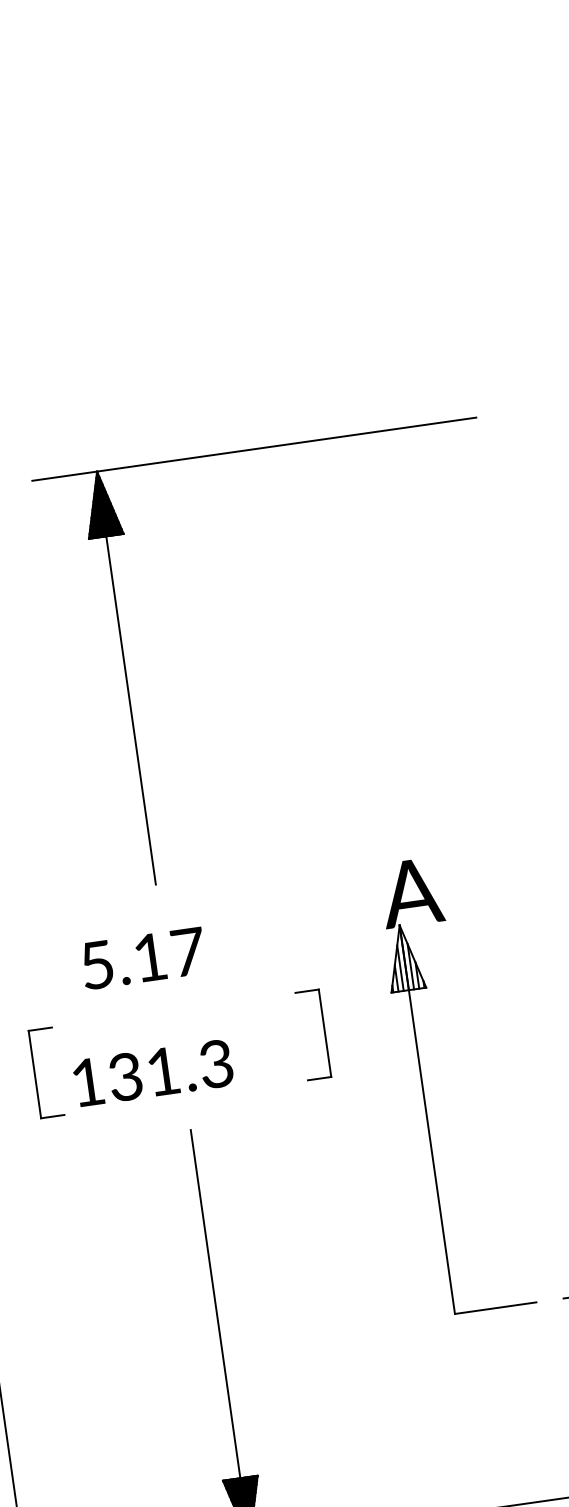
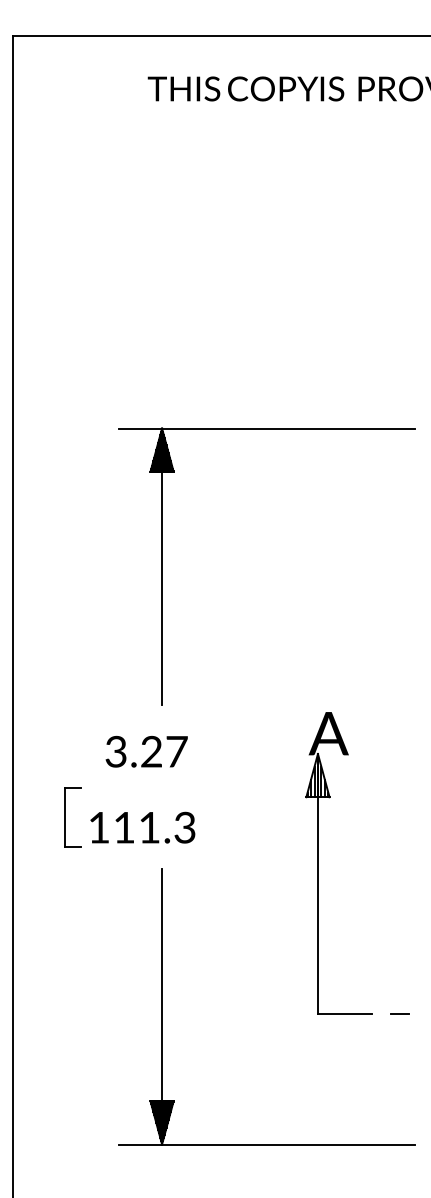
text: (123, 961) -> (133, 751), 5.17 -> 3.27
part: (324, 1033) -> (258, 817), removed
text: (124, 1076) -> (123, 827), 131.3 -> 111.3

